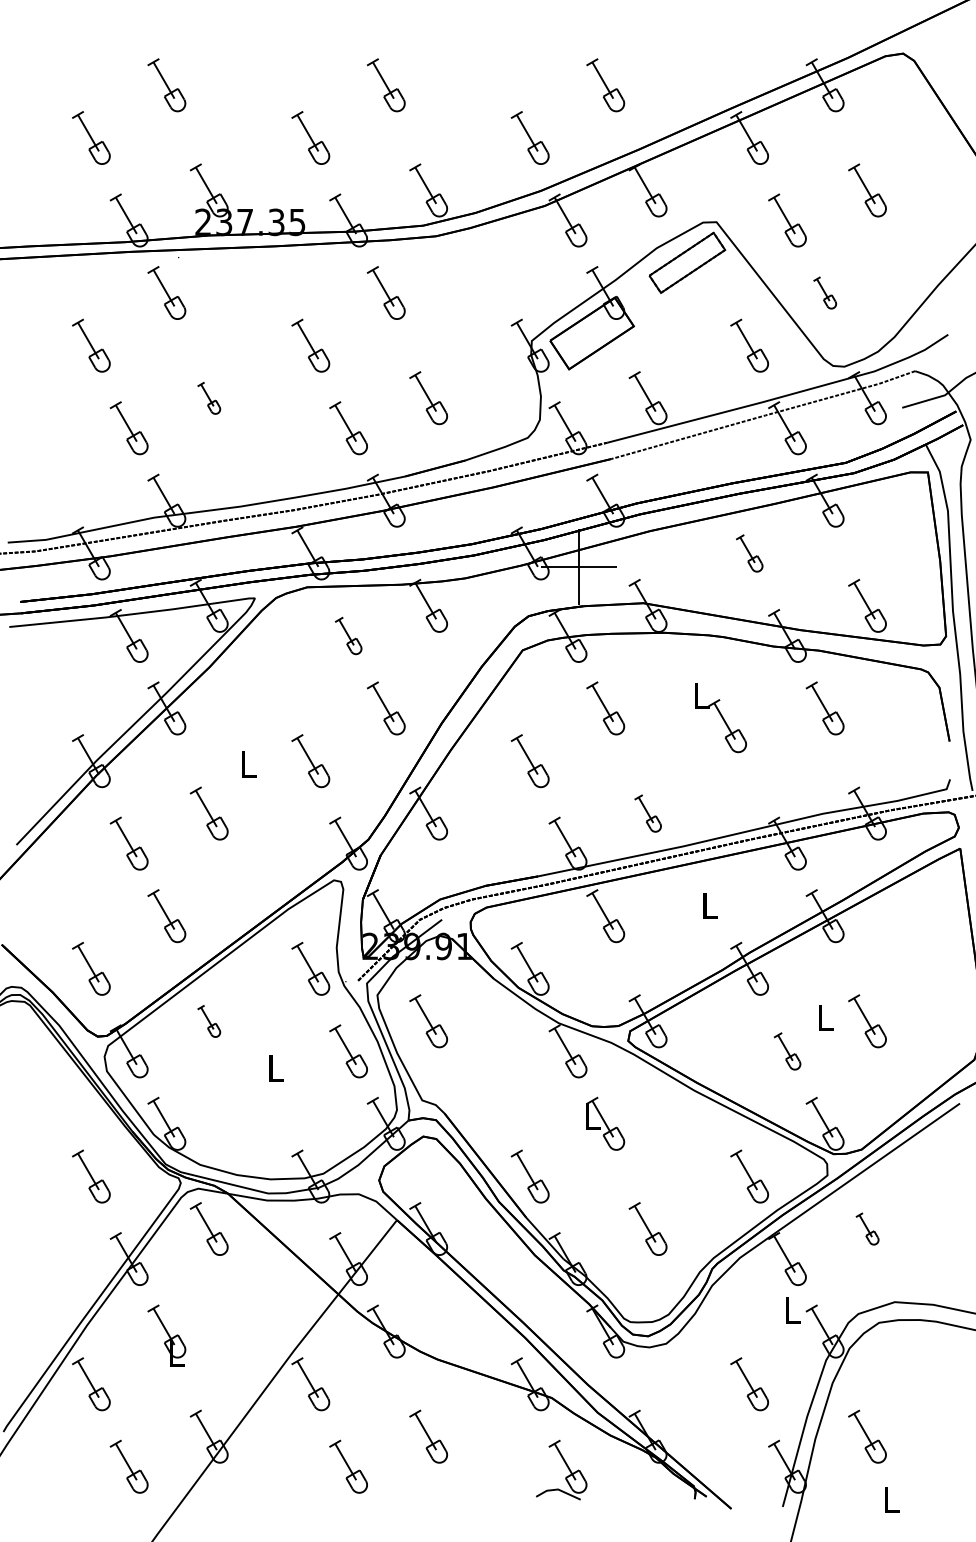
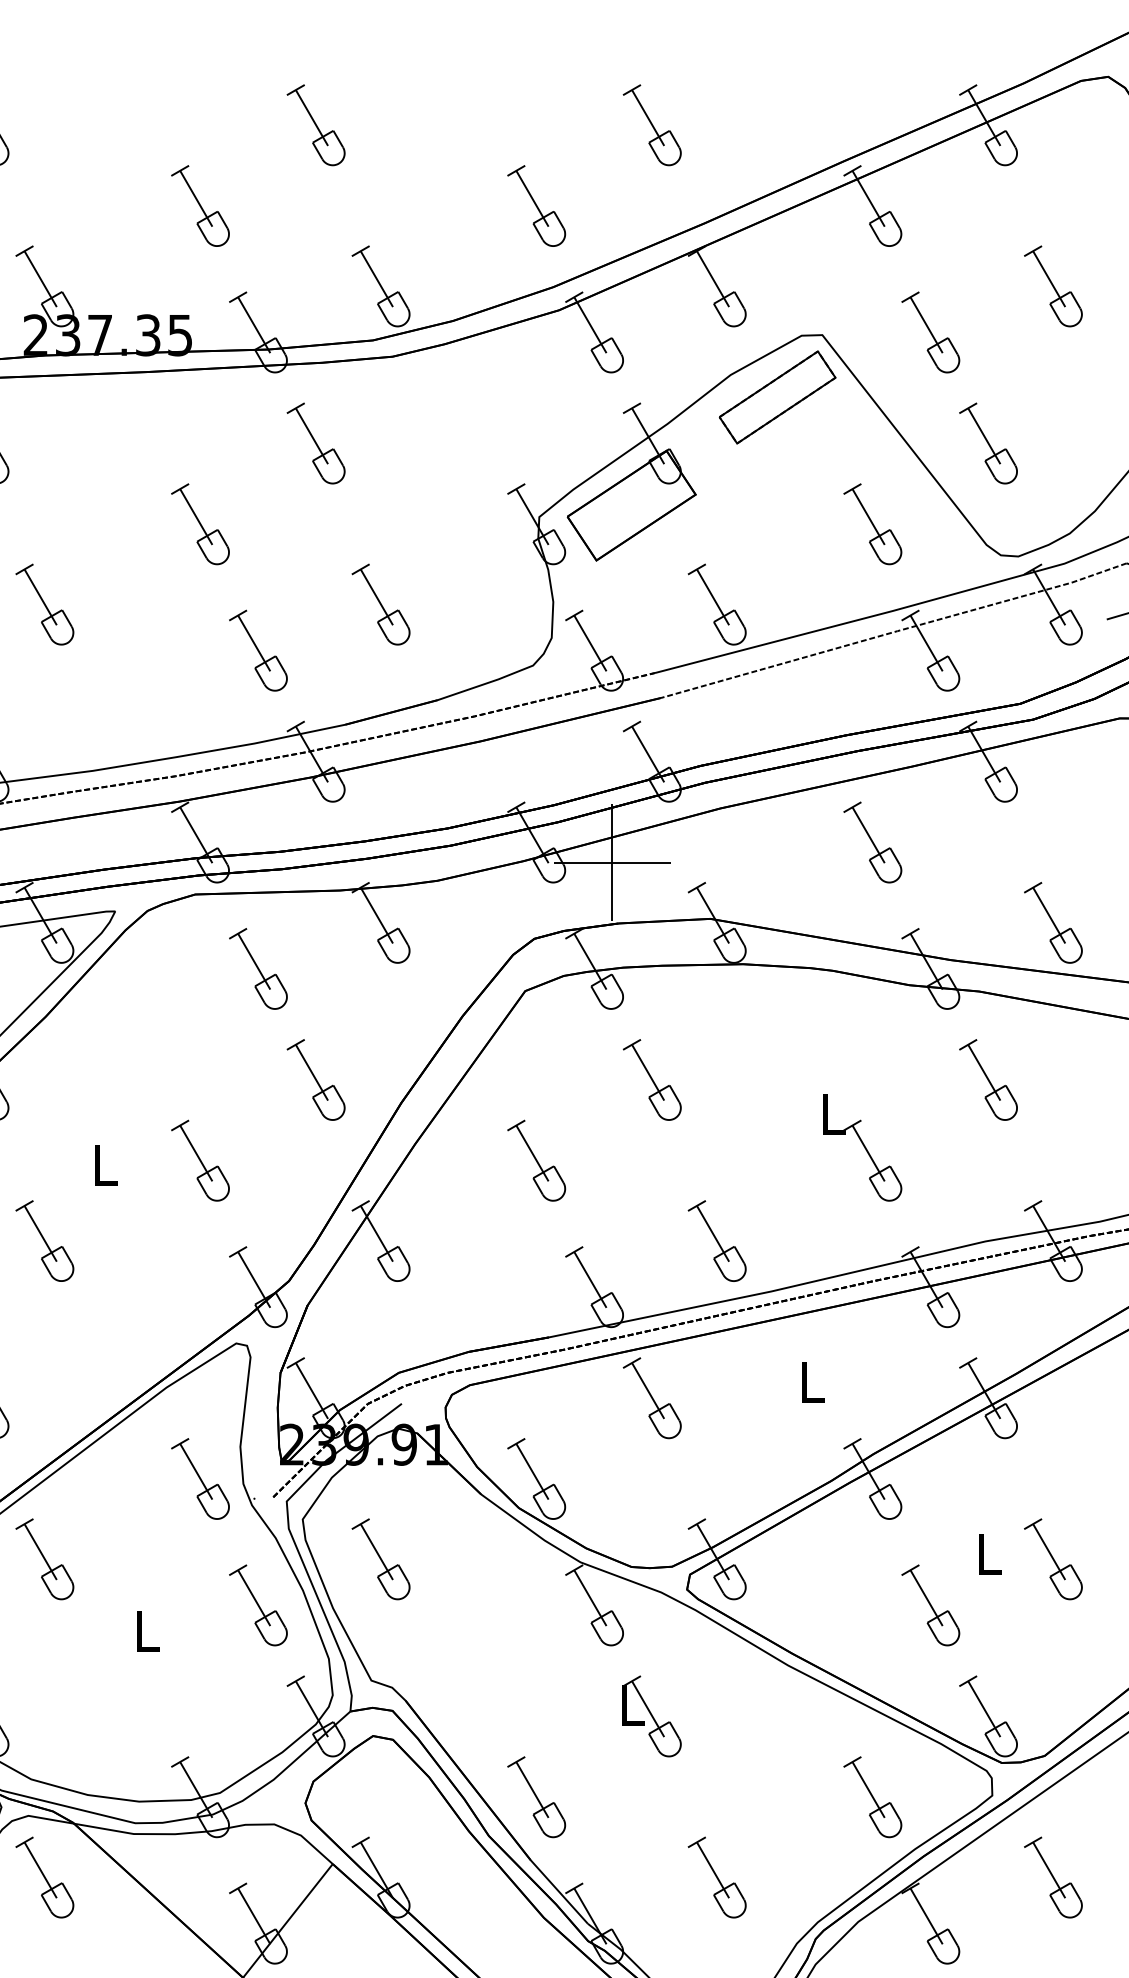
part: (824, 292) -> (987, 442), size x1.67
part: (208, 398) -> (43, 605), size x1.67
part: (749, 553) -> (872, 842), size x1.43
part: (348, 635) -> (258, 968), size x1.43
part: (720, 718) -> (862, 1149), moved
part: (647, 813) -> (716, 1241), size x1.43
part: (208, 1021) -> (43, 1559), size x1.67
part: (787, 1051) -> (931, 1605), size x1.43
part: (867, 1228) -> (1053, 1876), size x1.67

